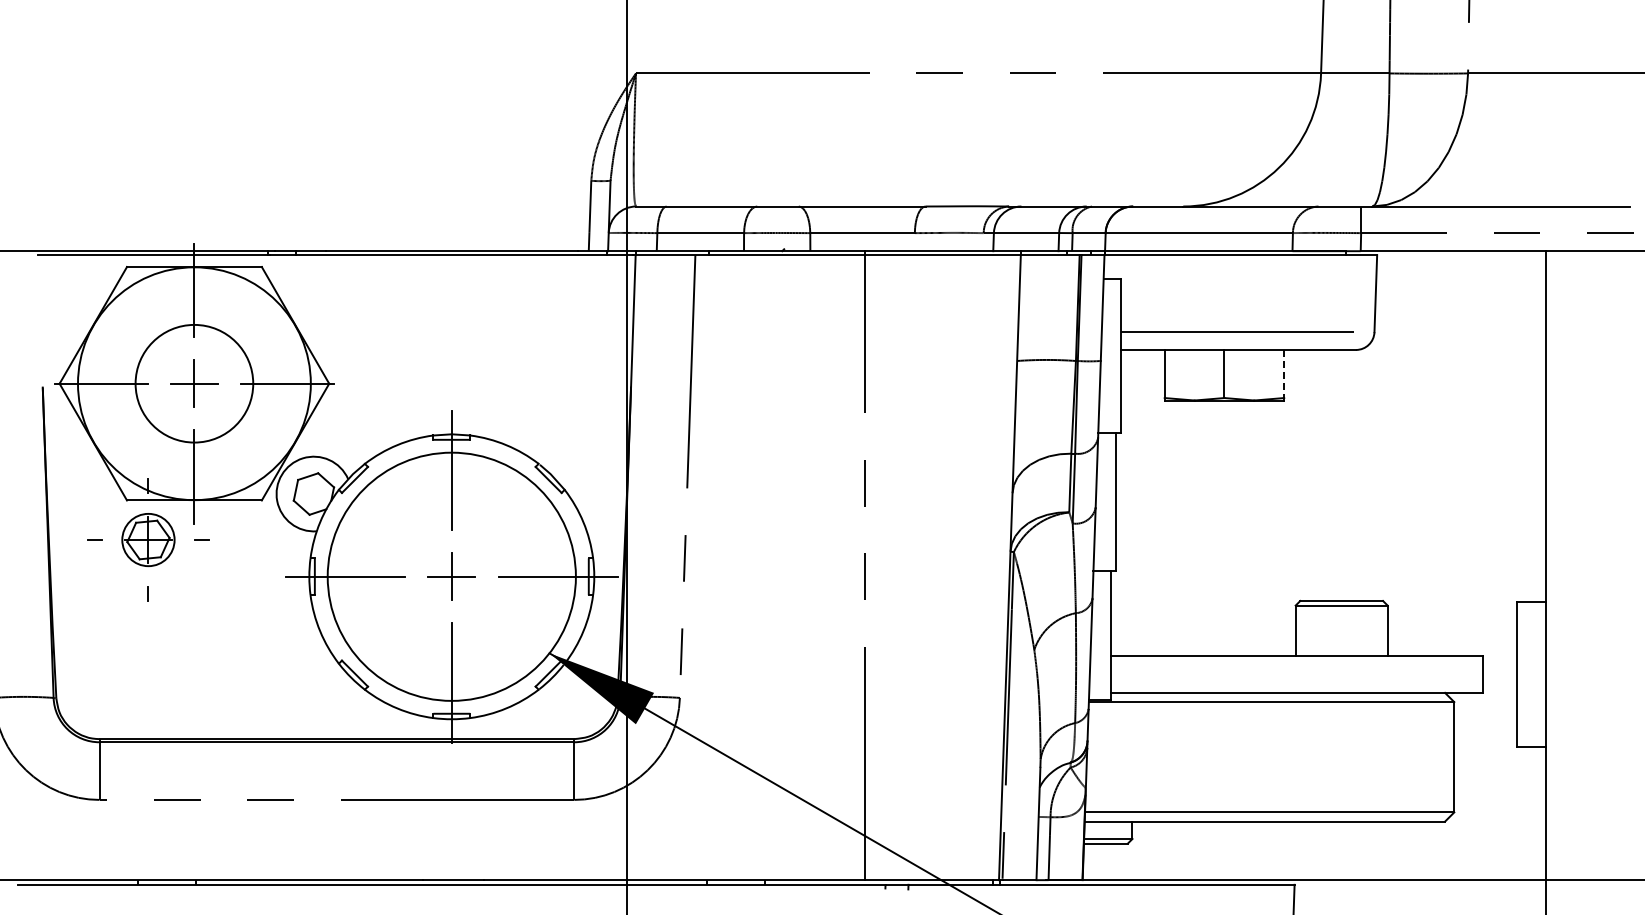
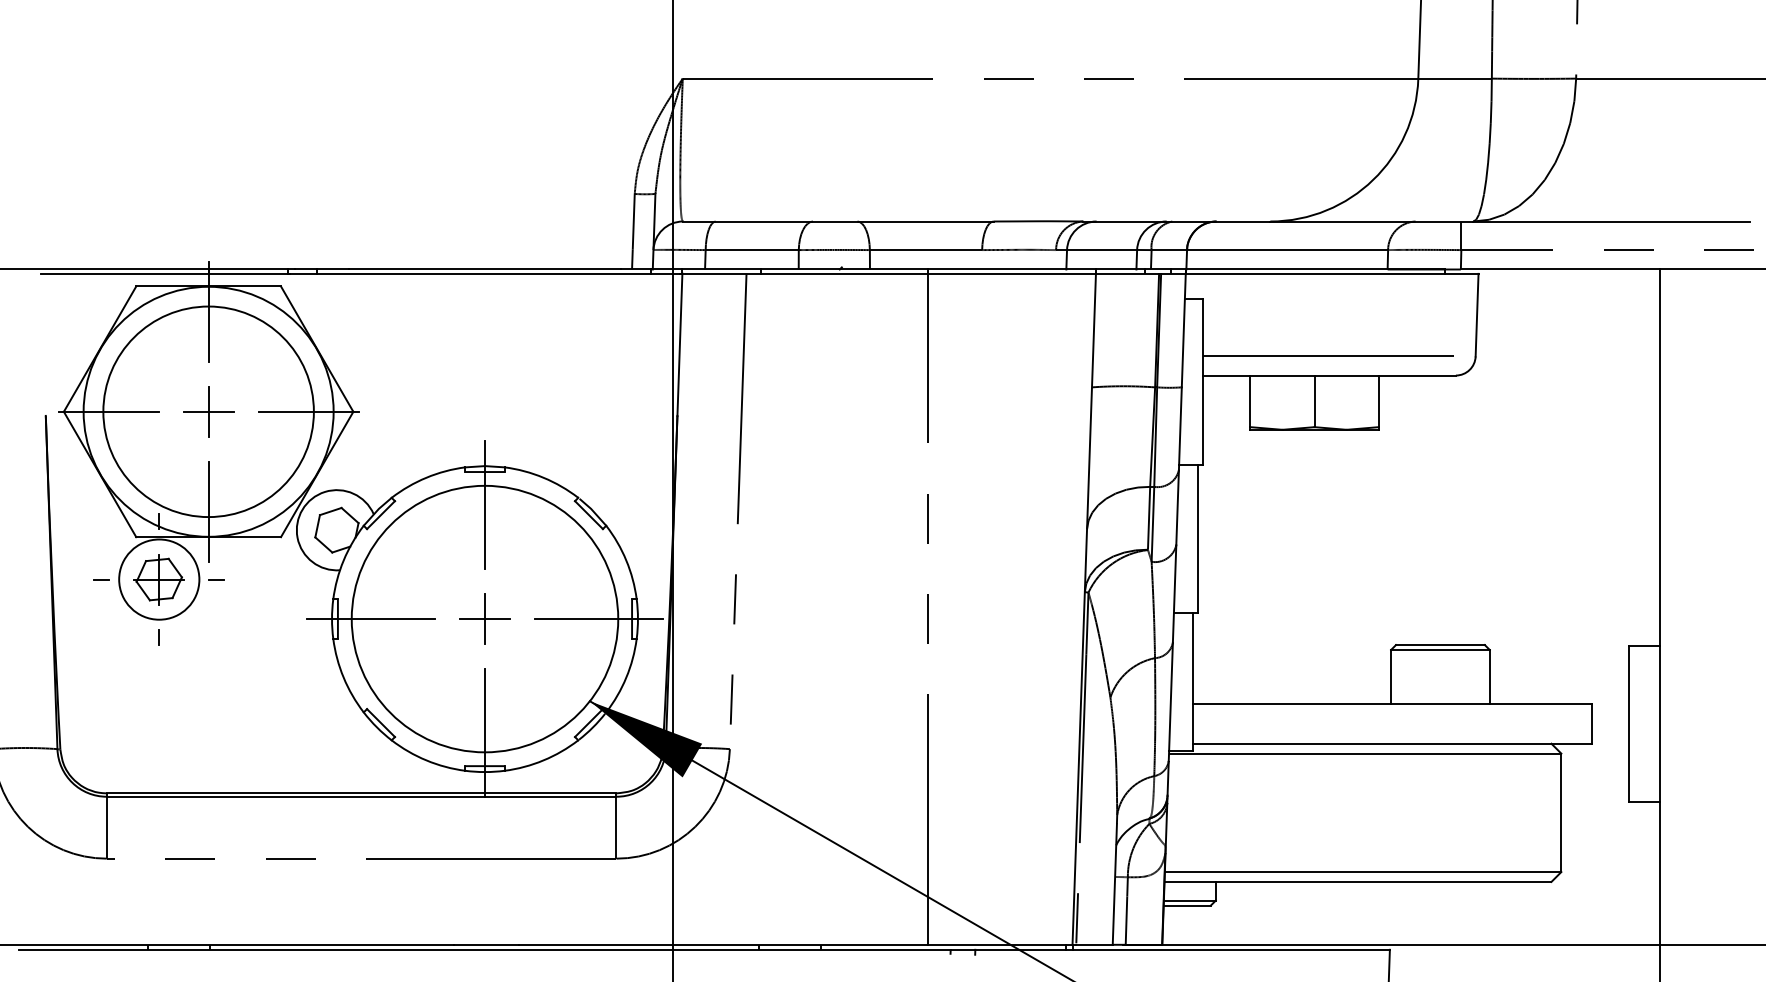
line: (1284, 374) -> (1379, 401), dashed -> solid
circle: (194, 383) -> (208, 411), size x1.67
circle: (148, 539) -> (159, 579), size x1.43

